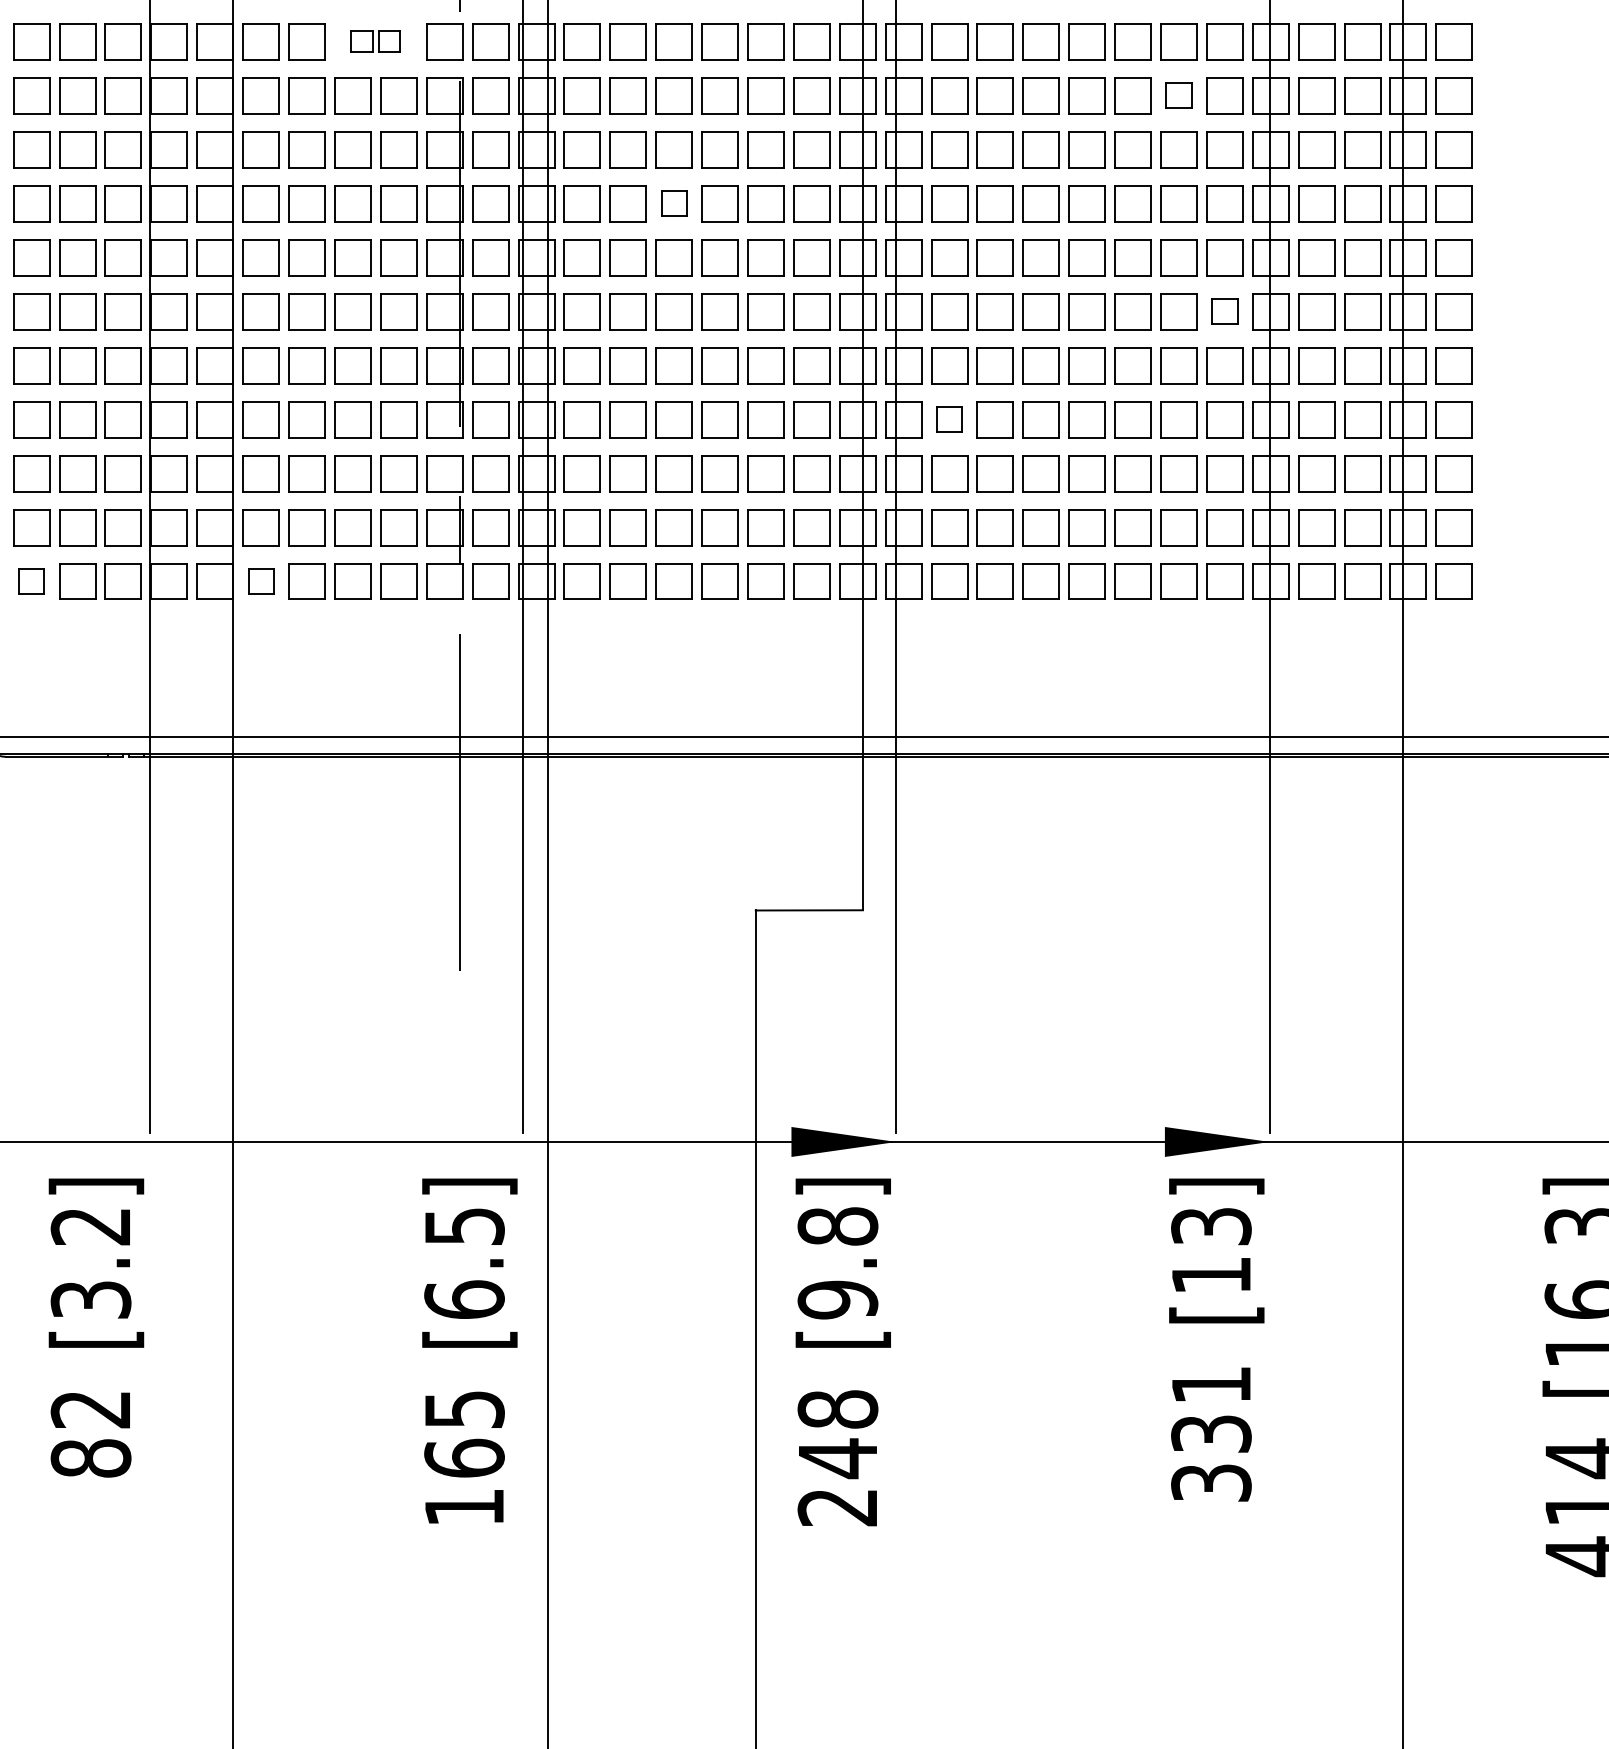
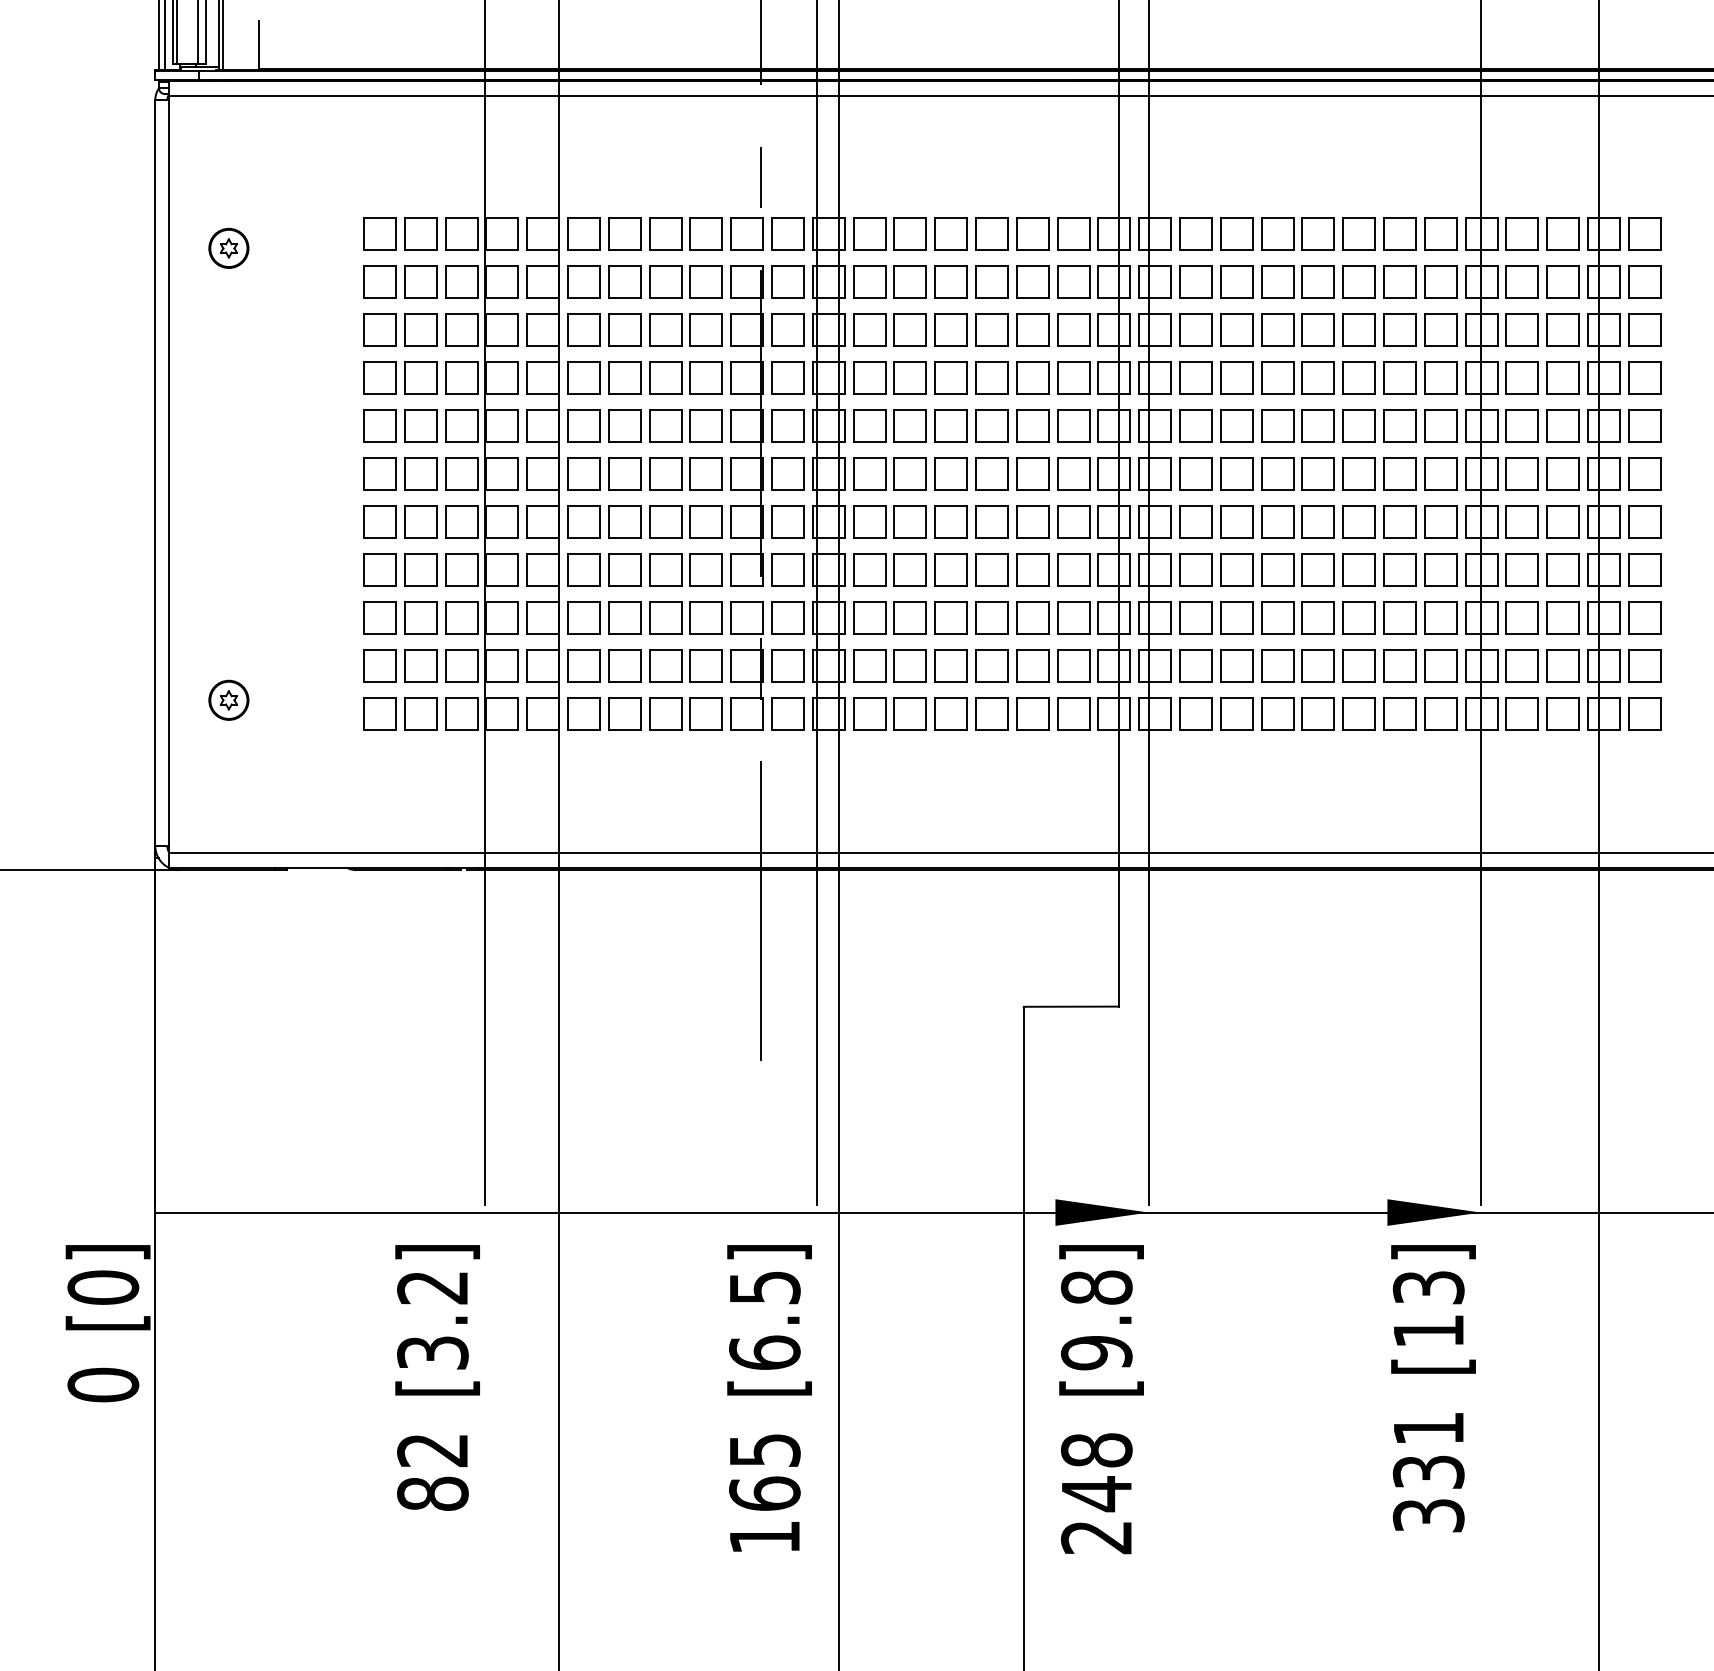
part: (375, 40) -> (685, 233), size x1.67
part: (1178, 94) -> (1399, 281), size x1.43
part: (673, 202) -> (950, 377), size x1.43
part: (1224, 310) -> (1440, 473), size x1.43
part: (949, 418) -> (1195, 569), size x1.43
part: (31, 580) -> (379, 713), size x1.43
part: (260, 580) -> (583, 713), size x1.43

